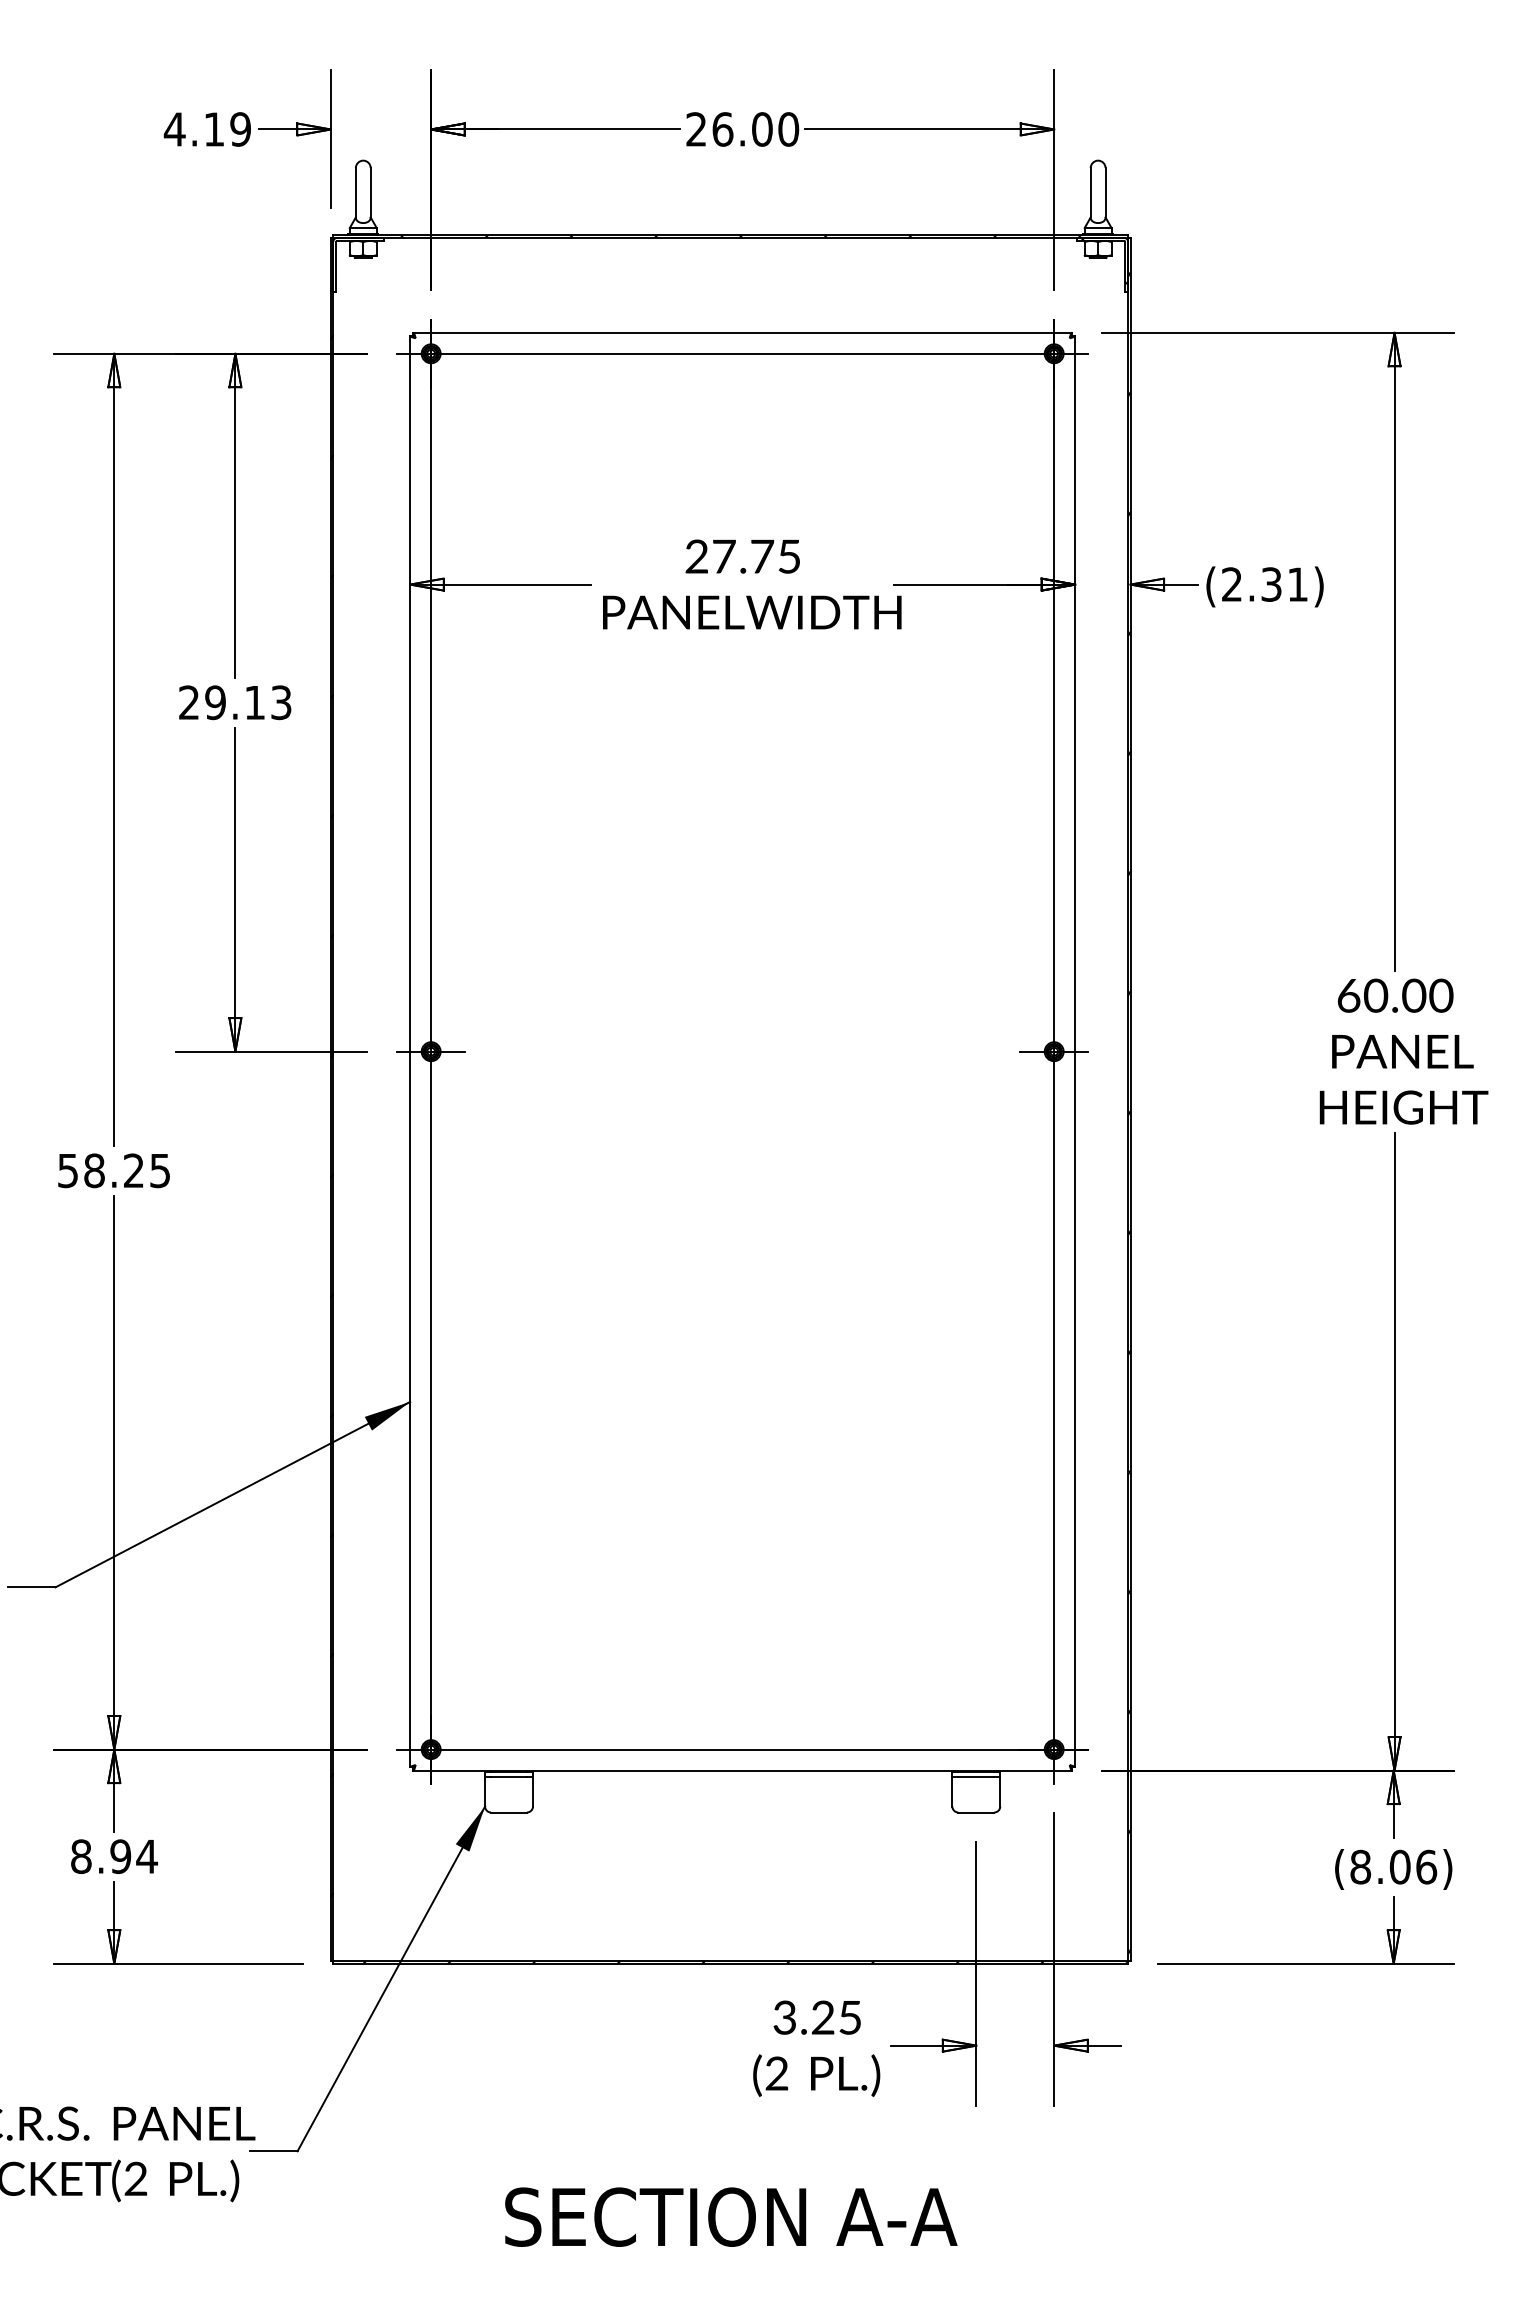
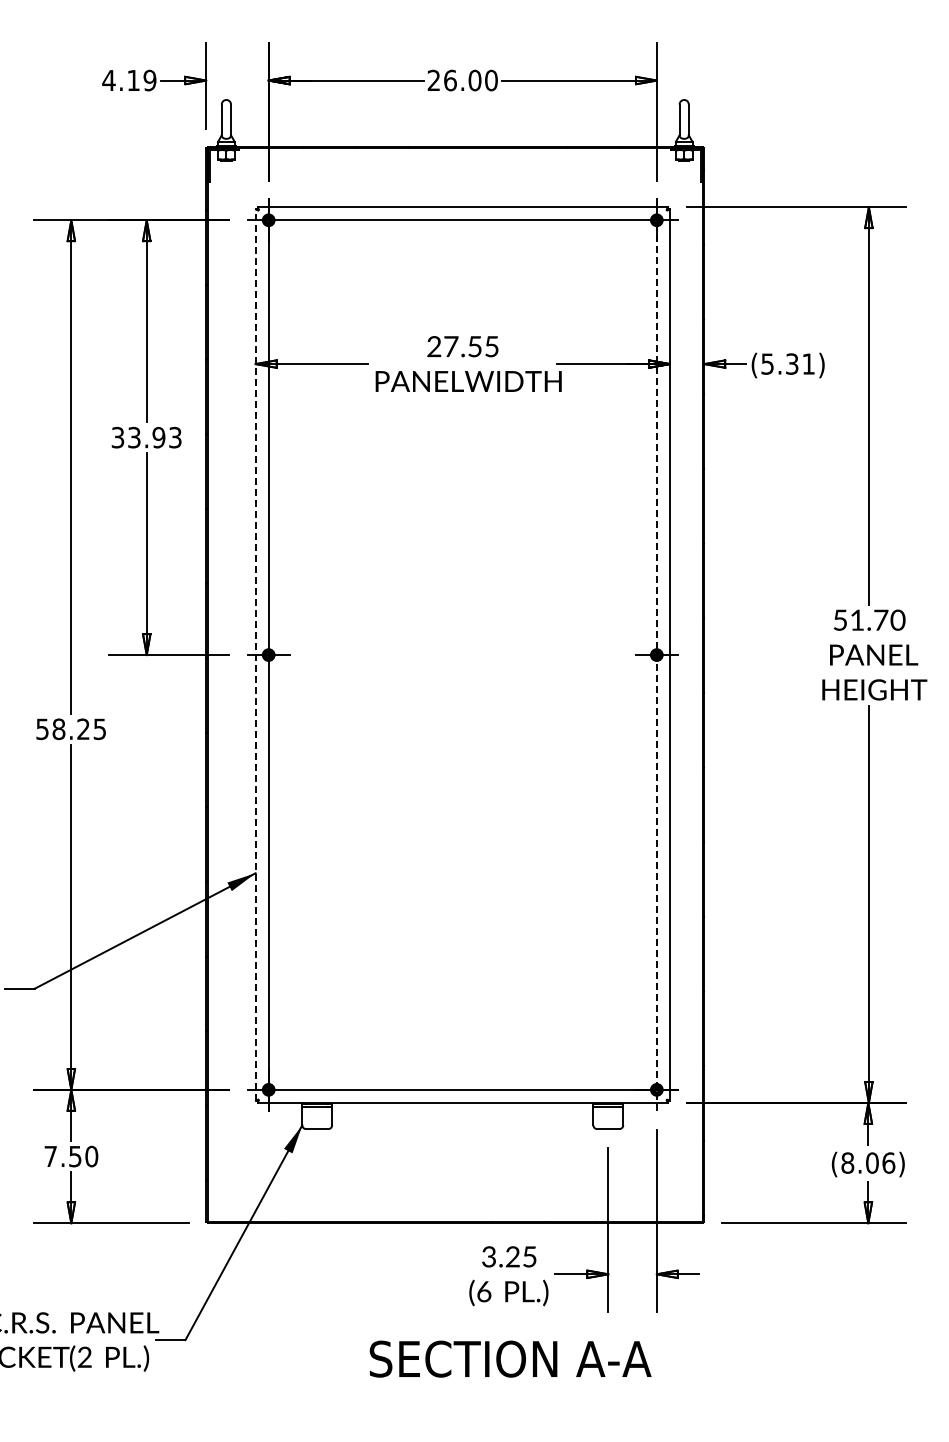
text: (763, 556) -> (475, 346), 27.75 -> 27.55
text: (1231, 583) -> (767, 363), (2.31) -> (5.31)
text: (222, 702) -> (138, 437), 29.13 -> 33.93
text: (1381, 994) -> (860, 619), 60.00 -> 51.70
line: (409, 1052) -> (255, 655), solid -> dashed
line: (1053, 1052) -> (656, 655), solid -> dashed
text: (114, 1856) -> (71, 1156), 8.94 -> 7.50
text: (777, 2073) -> (484, 1291), (2 -> (6
text: (731, 2216) -> (510, 1358), moved

